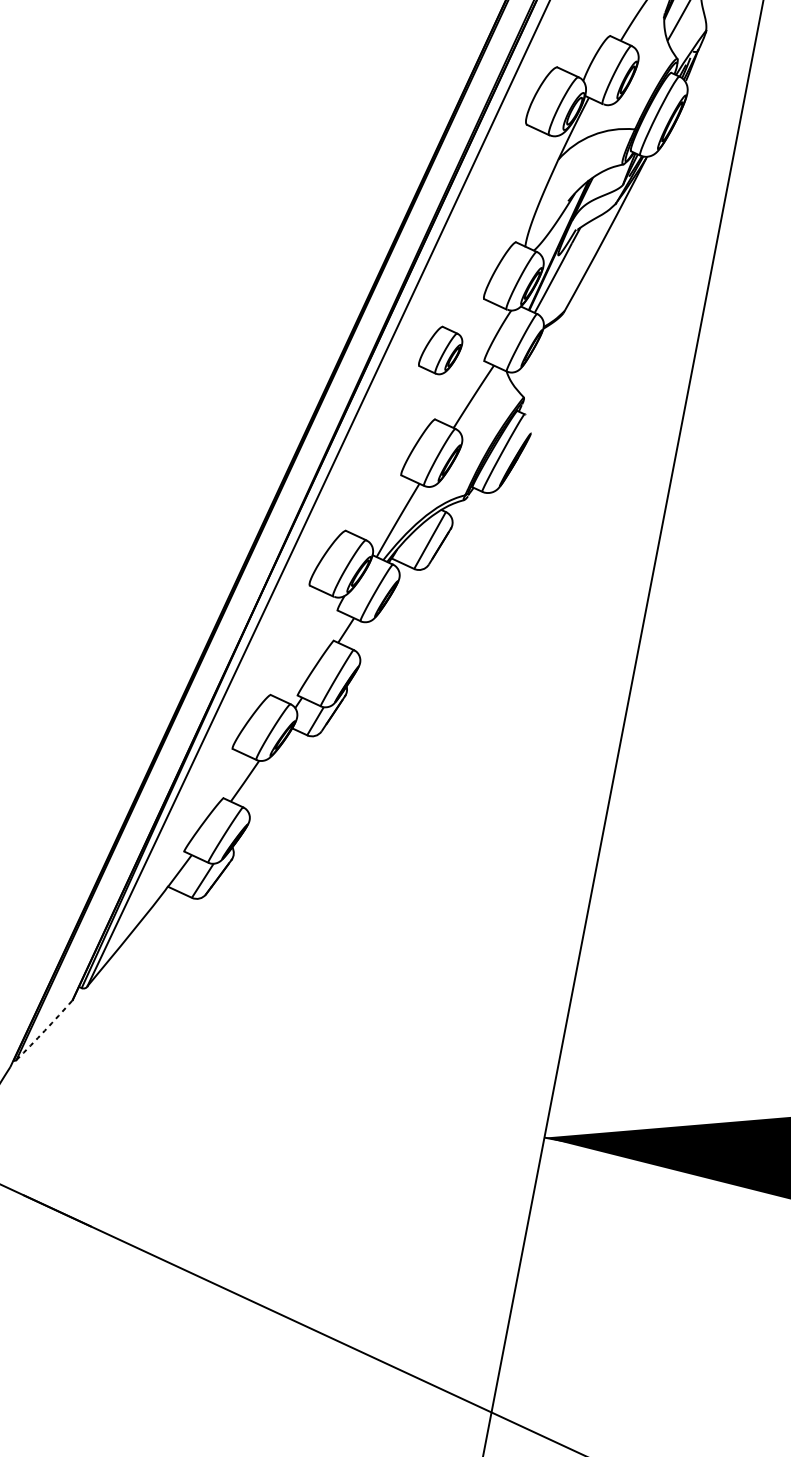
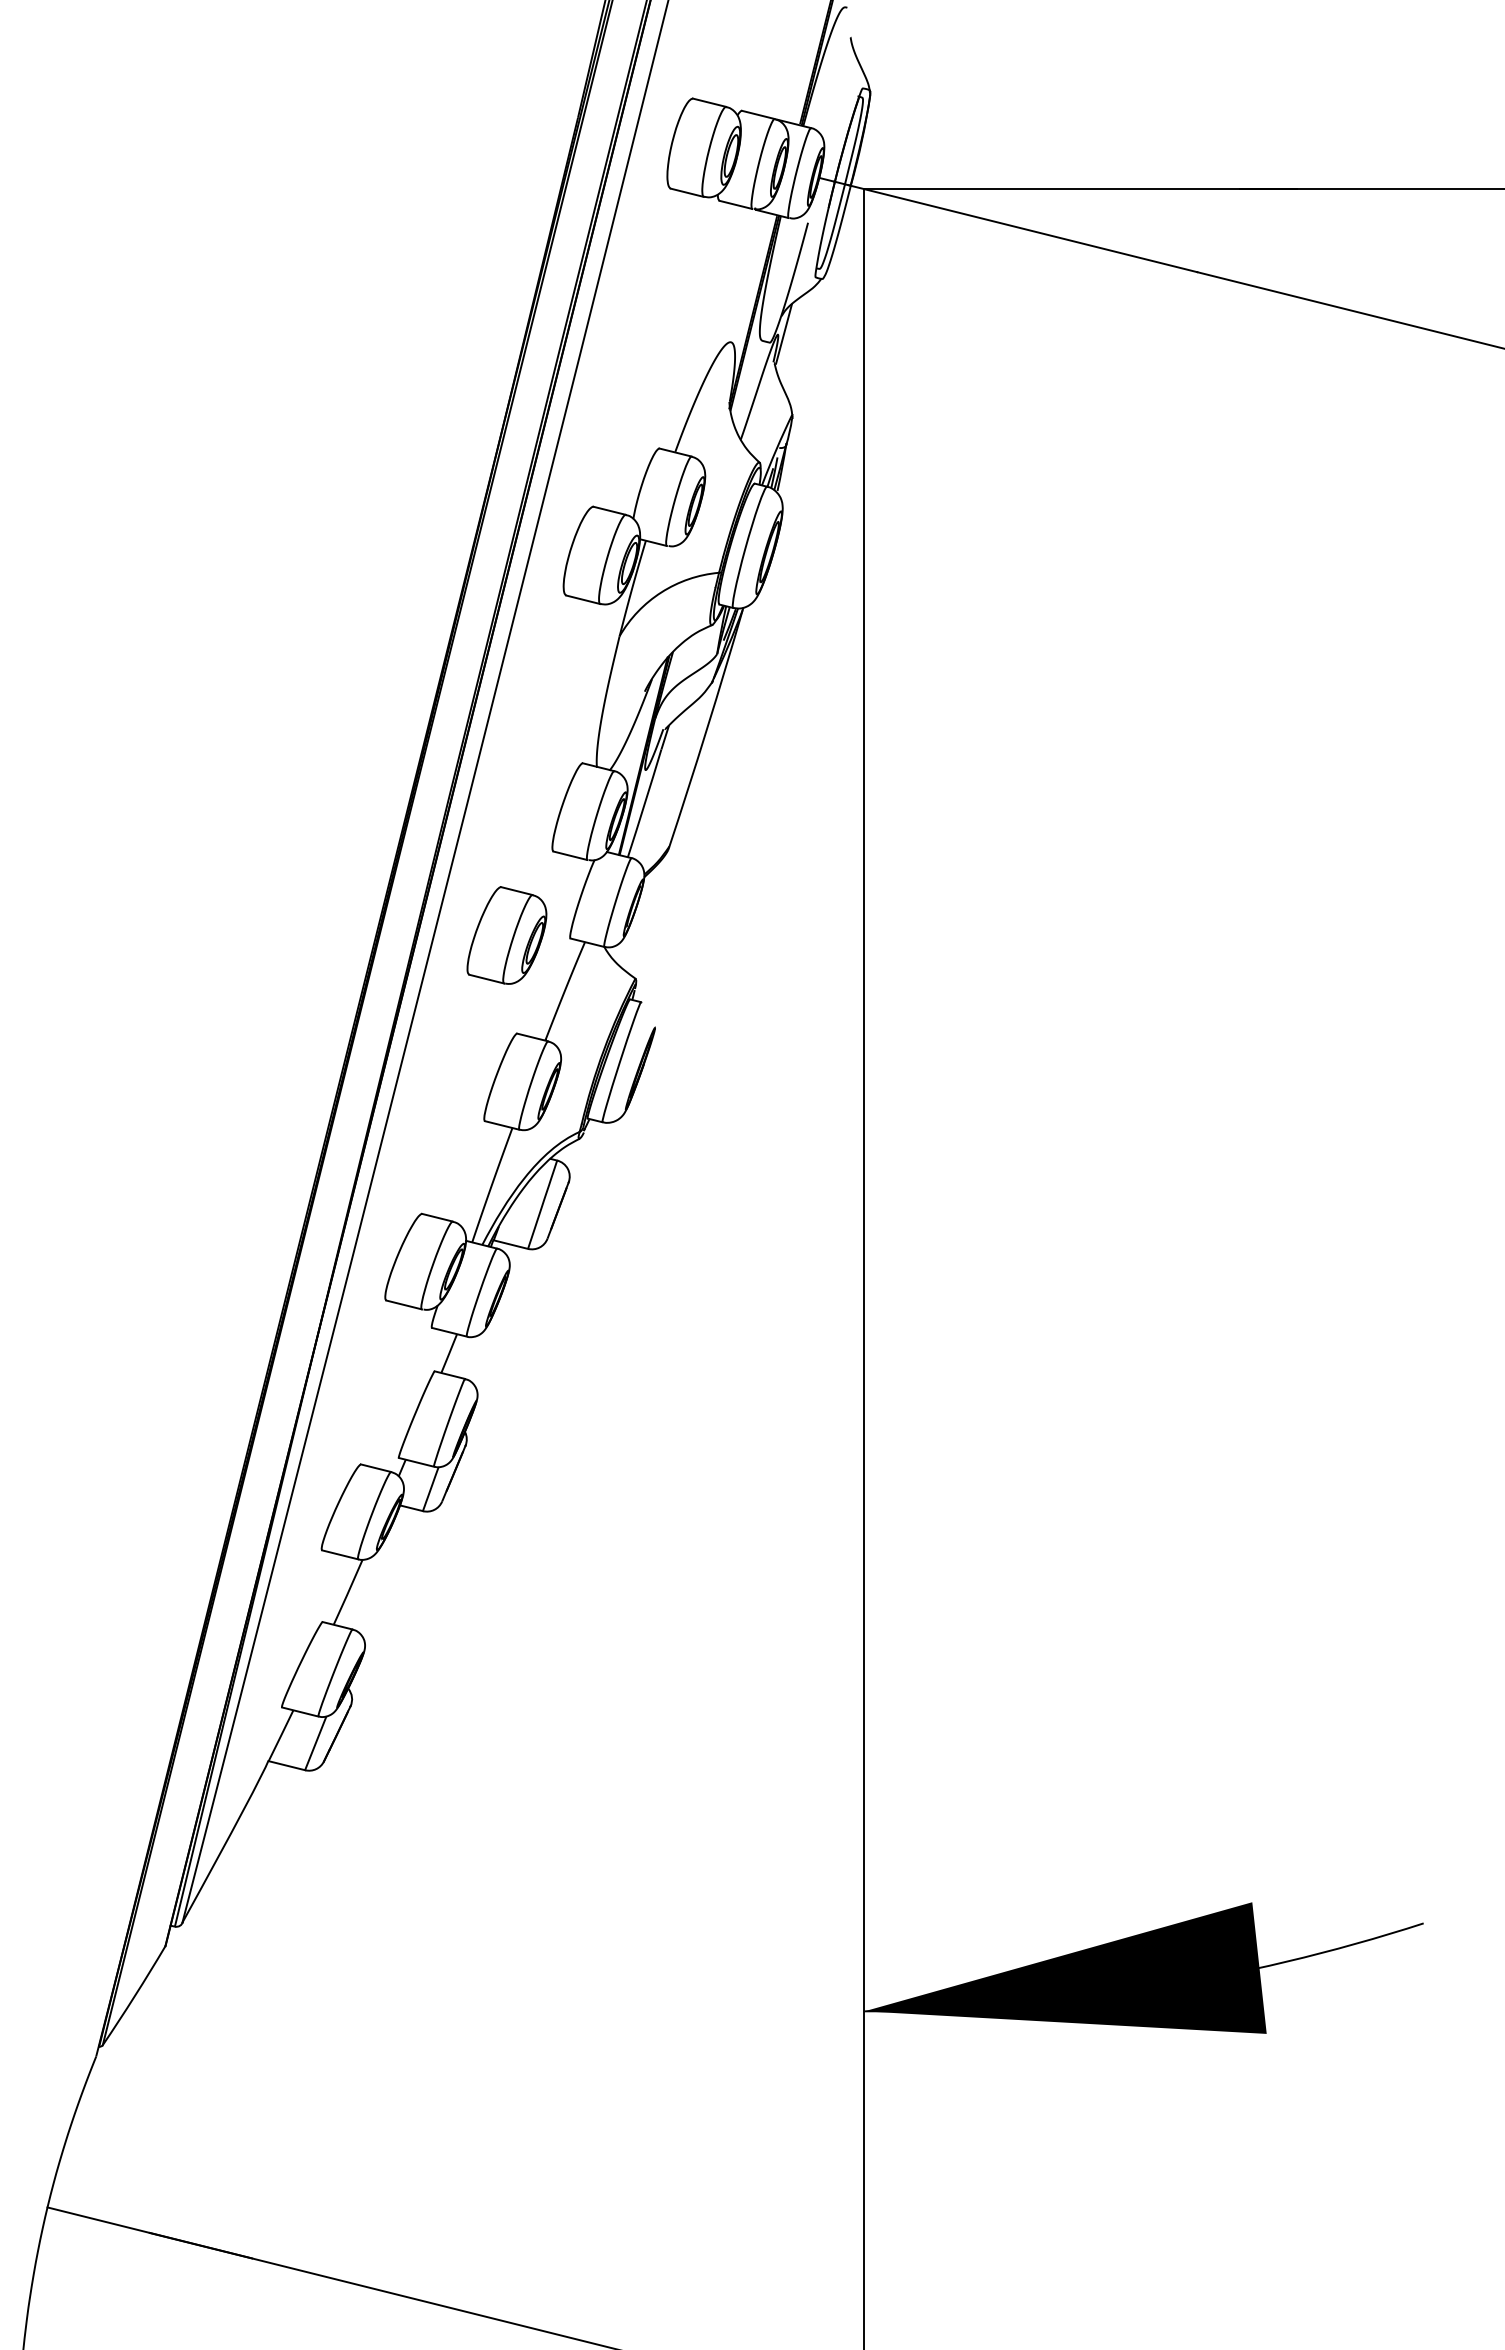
part: (440, 350) -> (506, 935), size x1.43
arc: (44, 1030) -> (134, 1996), dashed -> solid

